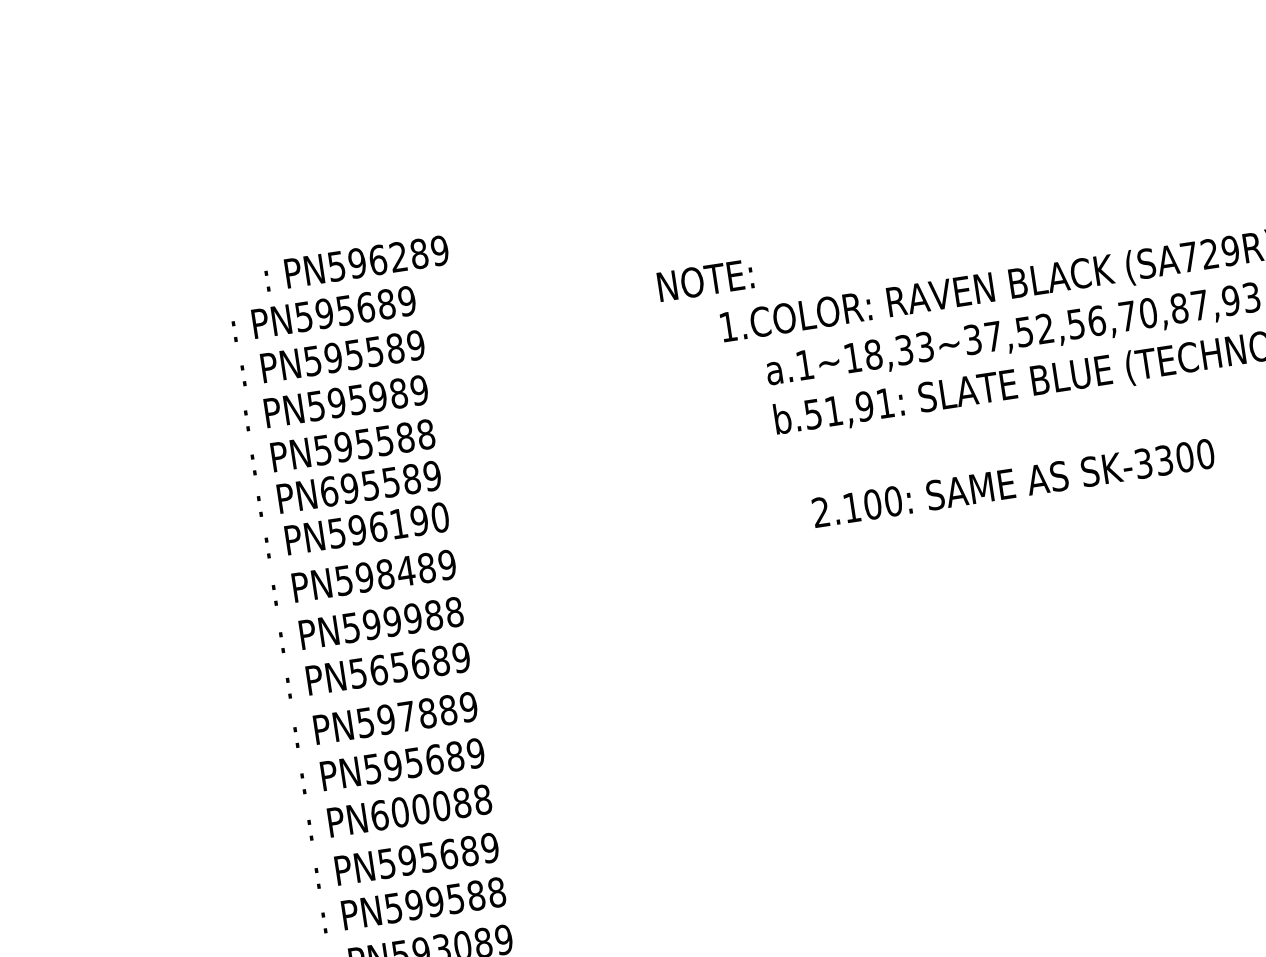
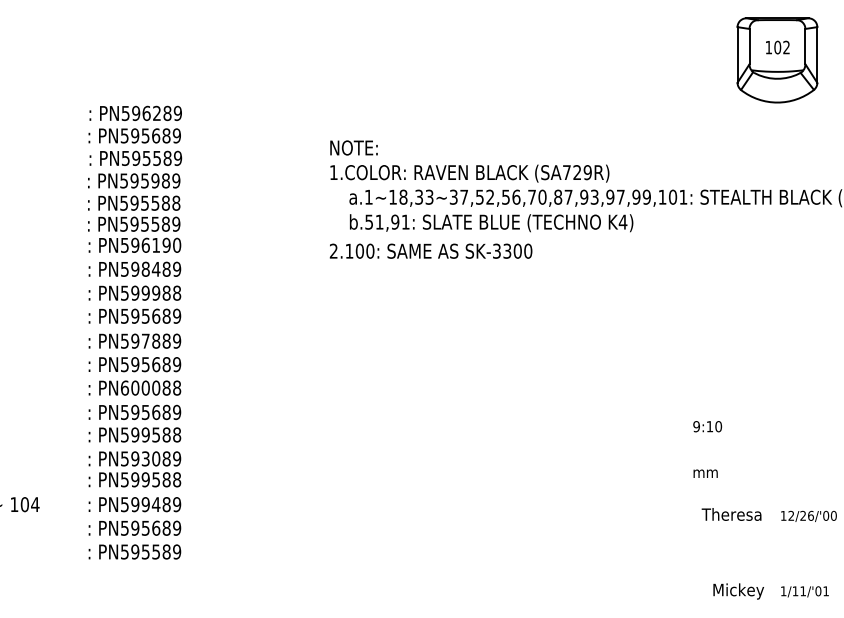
text: (355, 261) -> (135, 112), moved
text: (704, 279) -> (353, 147), moved
text: (1012, 481) -> (430, 250), moved
text: (329, 490) -> (124, 223), PN695589 -> PN595589
text: (378, 668) -> (135, 315), PN565689 -> PN595689

